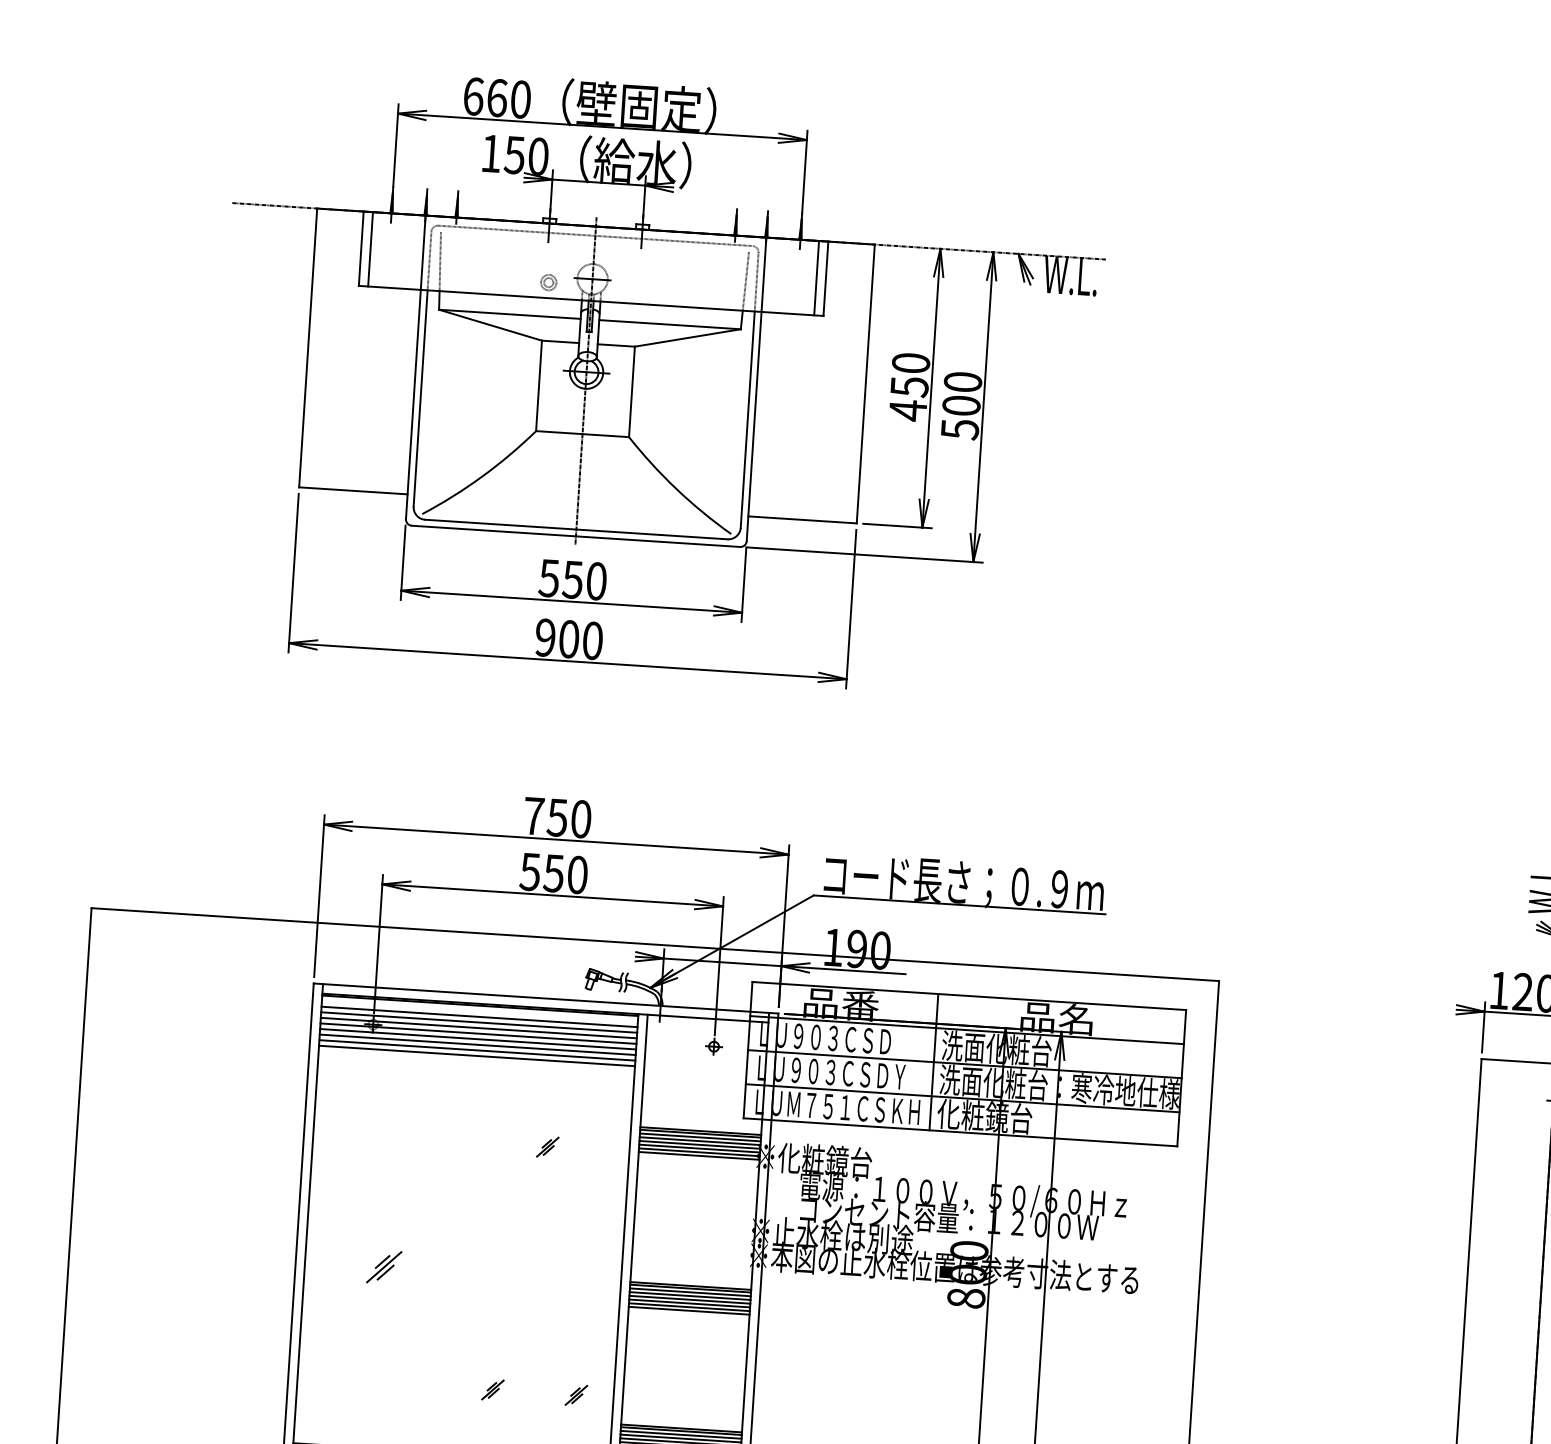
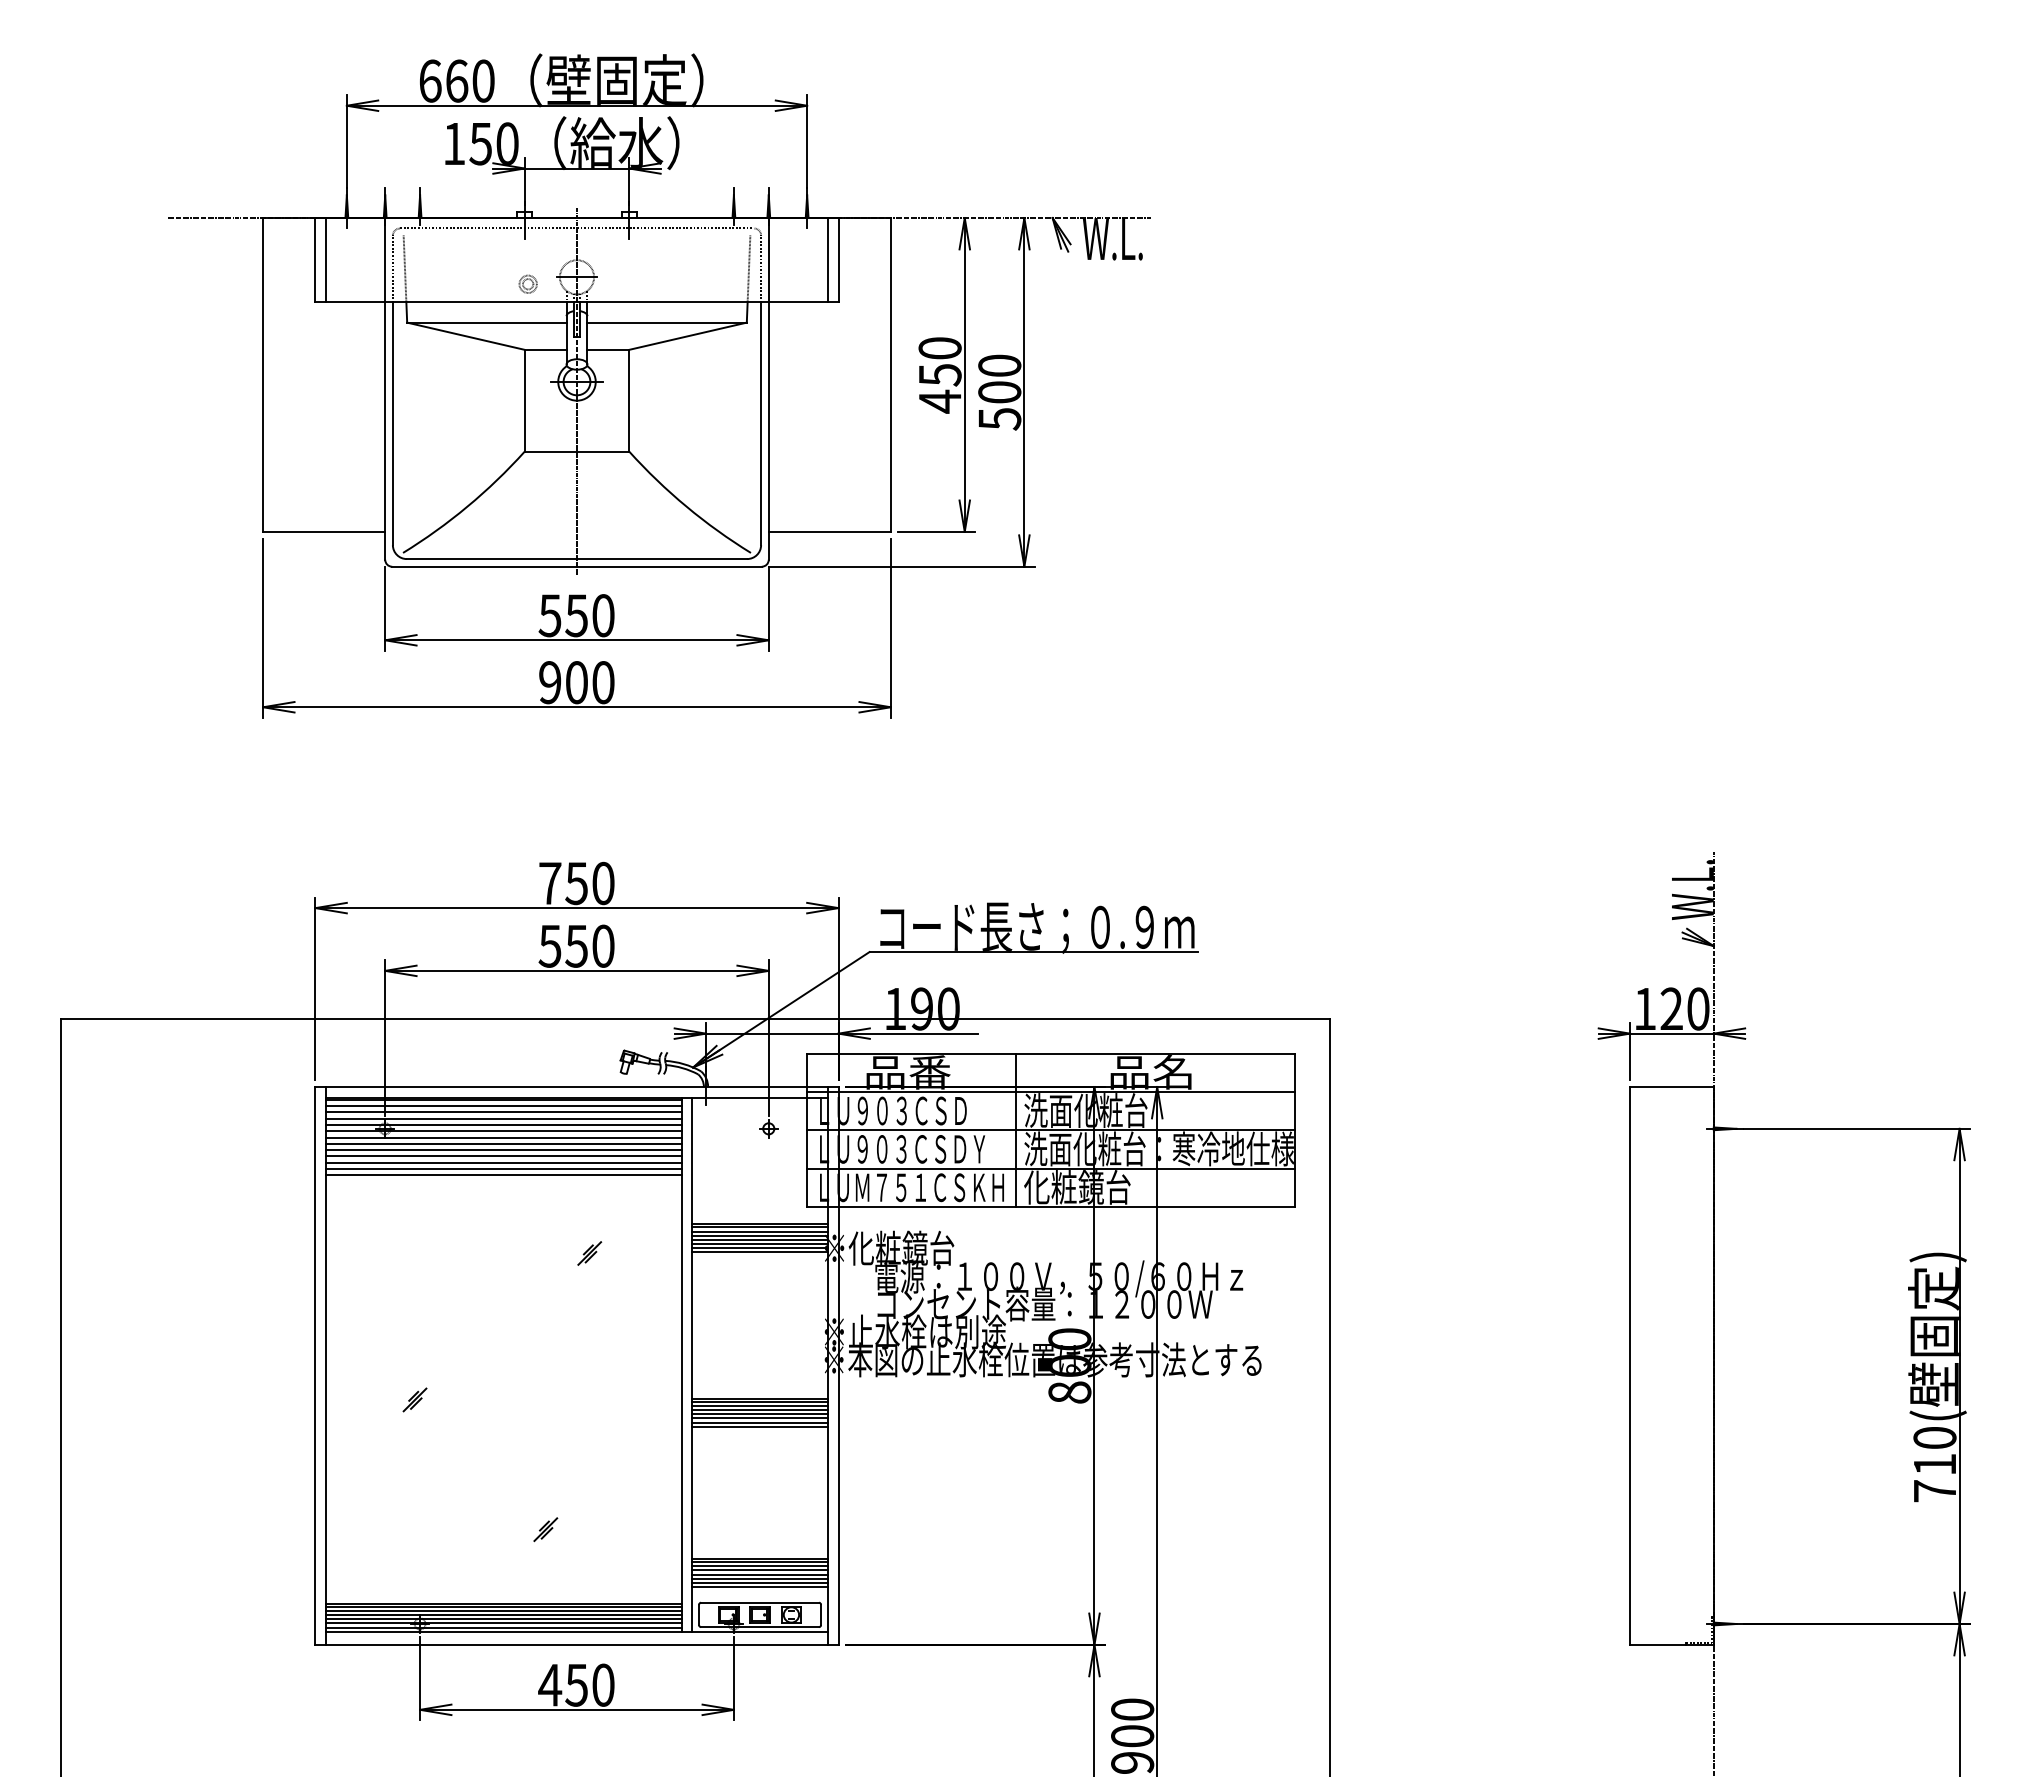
line: (479, 1011) -> (503, 1106), added
line: (476, 1062) -> (503, 1163), added
line: (476, 1066) -> (503, 1168), added
line: (475, 1072) -> (503, 1175), added
part: (383, 1266) -> (414, 1399), size x0.62
part: (576, 1395) -> (639, 1529), removed

